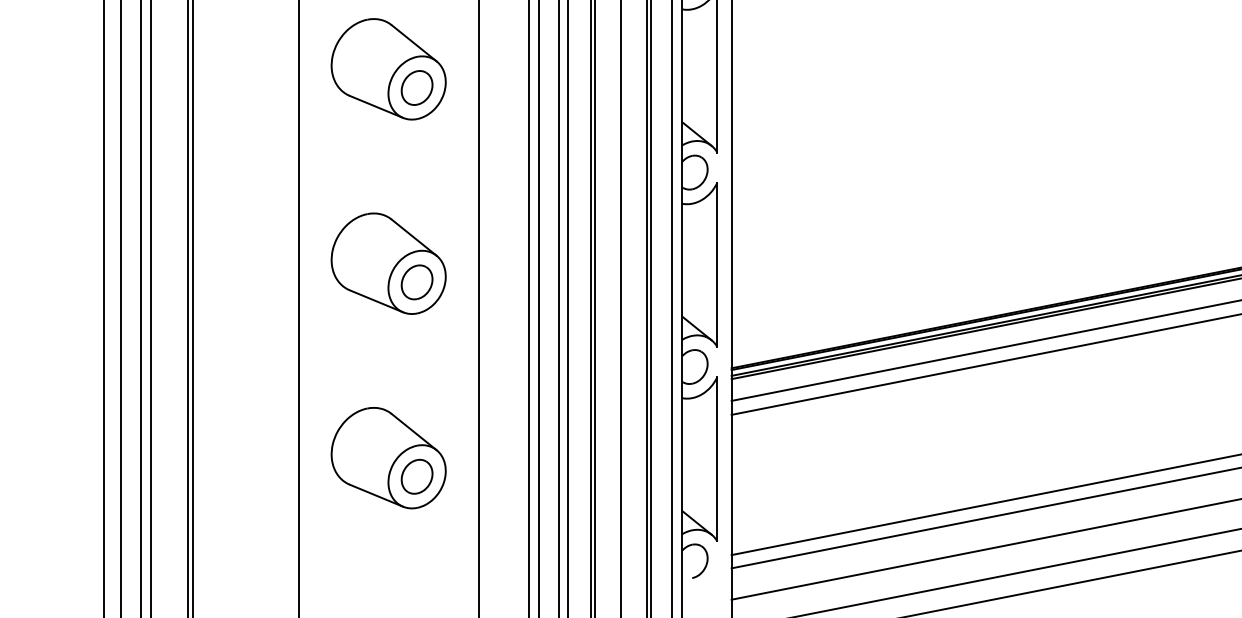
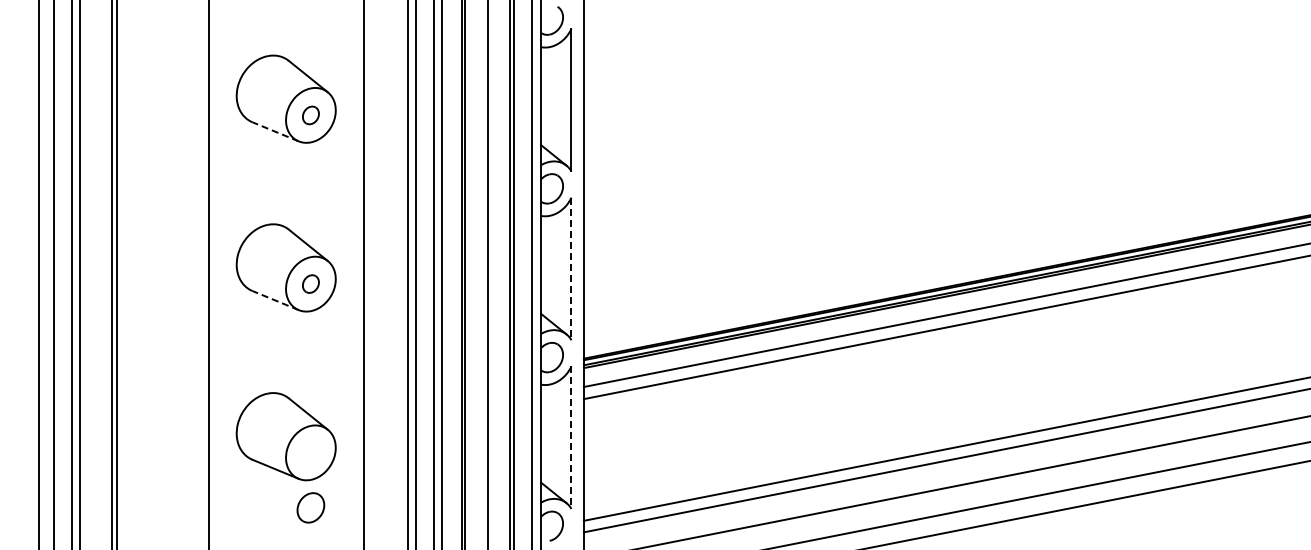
part: (416, 88) -> (310, 115), size x0.6
line: (376, 106) -> (275, 131), solid -> dashed
line: (717, 265) -> (571, 269), solid -> dashed
part: (416, 281) -> (310, 283), size x0.6
line: (376, 301) -> (275, 300), solid -> dashed
line: (717, 460) -> (571, 438), solid -> dashed
part: (416, 476) -> (310, 507), moved

